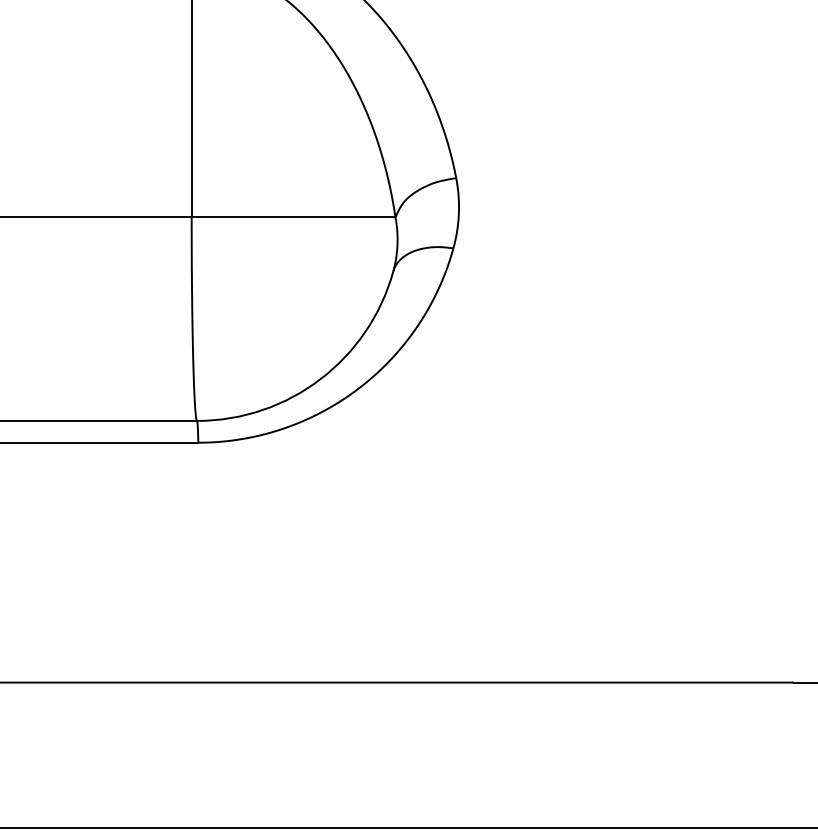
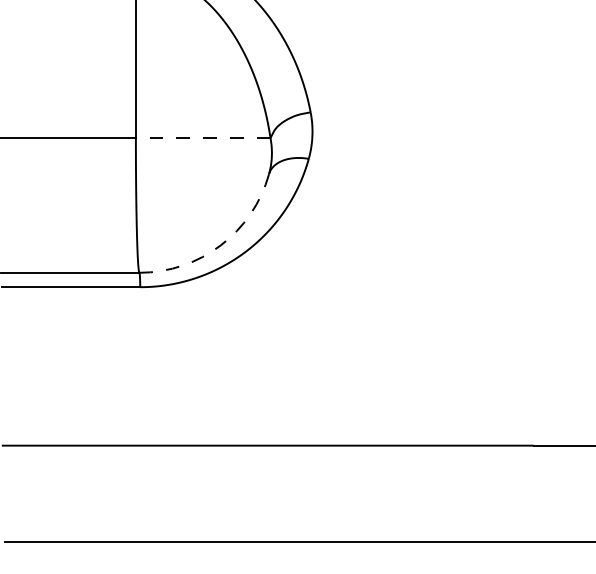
line: (292, 217) -> (202, 138), solid -> dashed
arc: (319, 379) -> (220, 245), solid -> dashed

